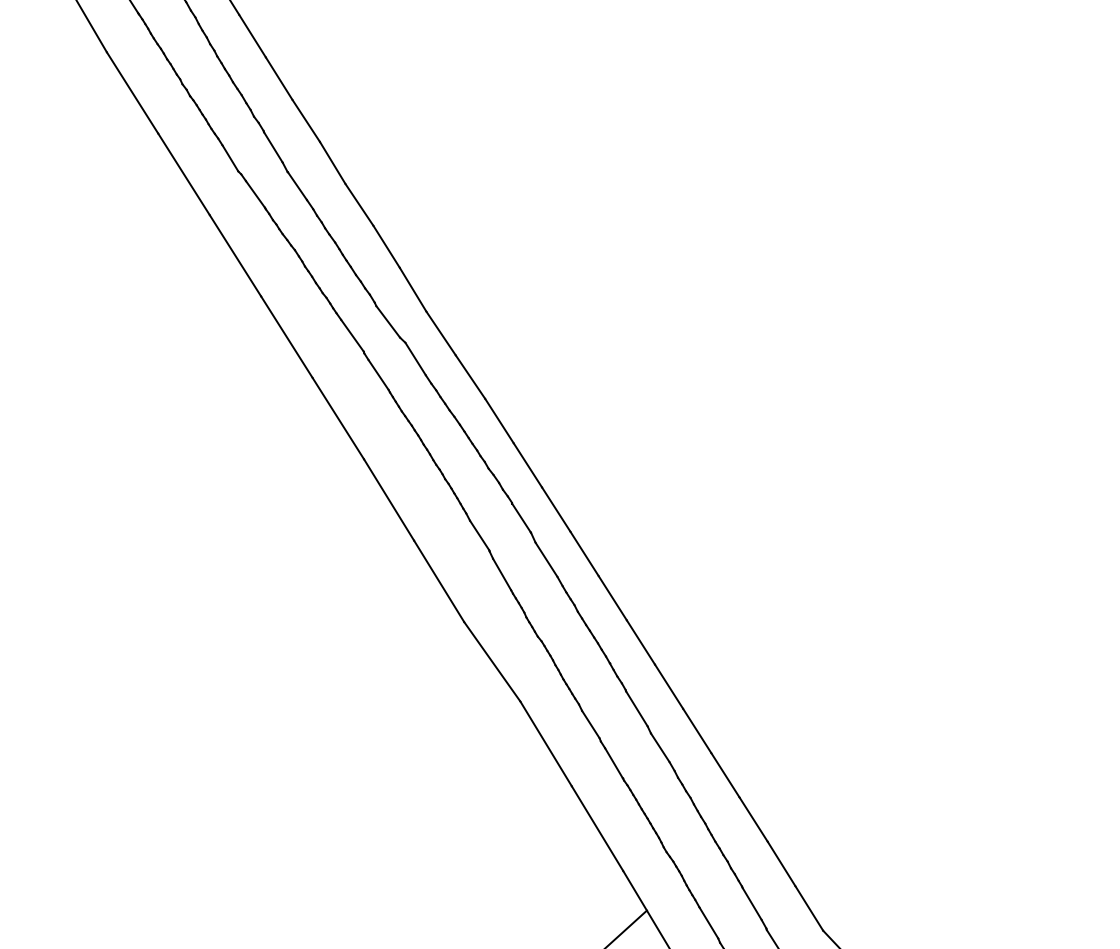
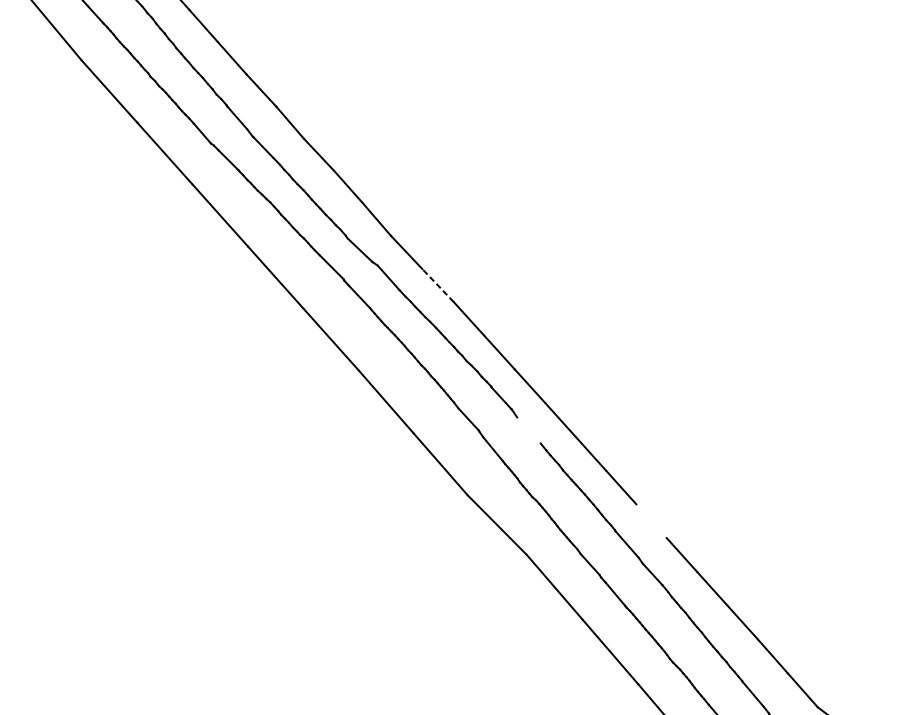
line: (470, 376) -> (437, 285), solid -> dashed
line: (546, 559) -> (528, 430), removed
line: (669, 686) -> (651, 520), removed

